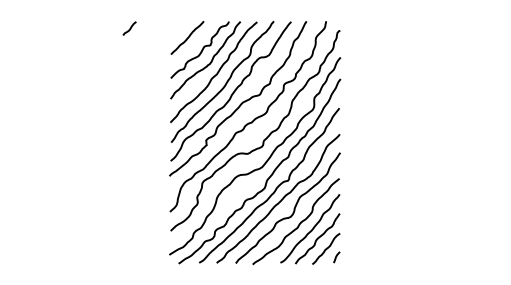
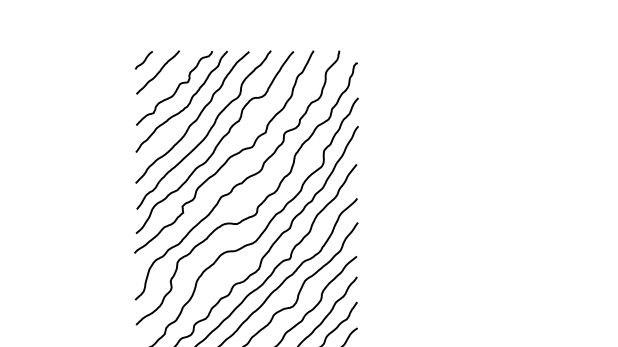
curve: (129, 28) -> (143, 60), moved

